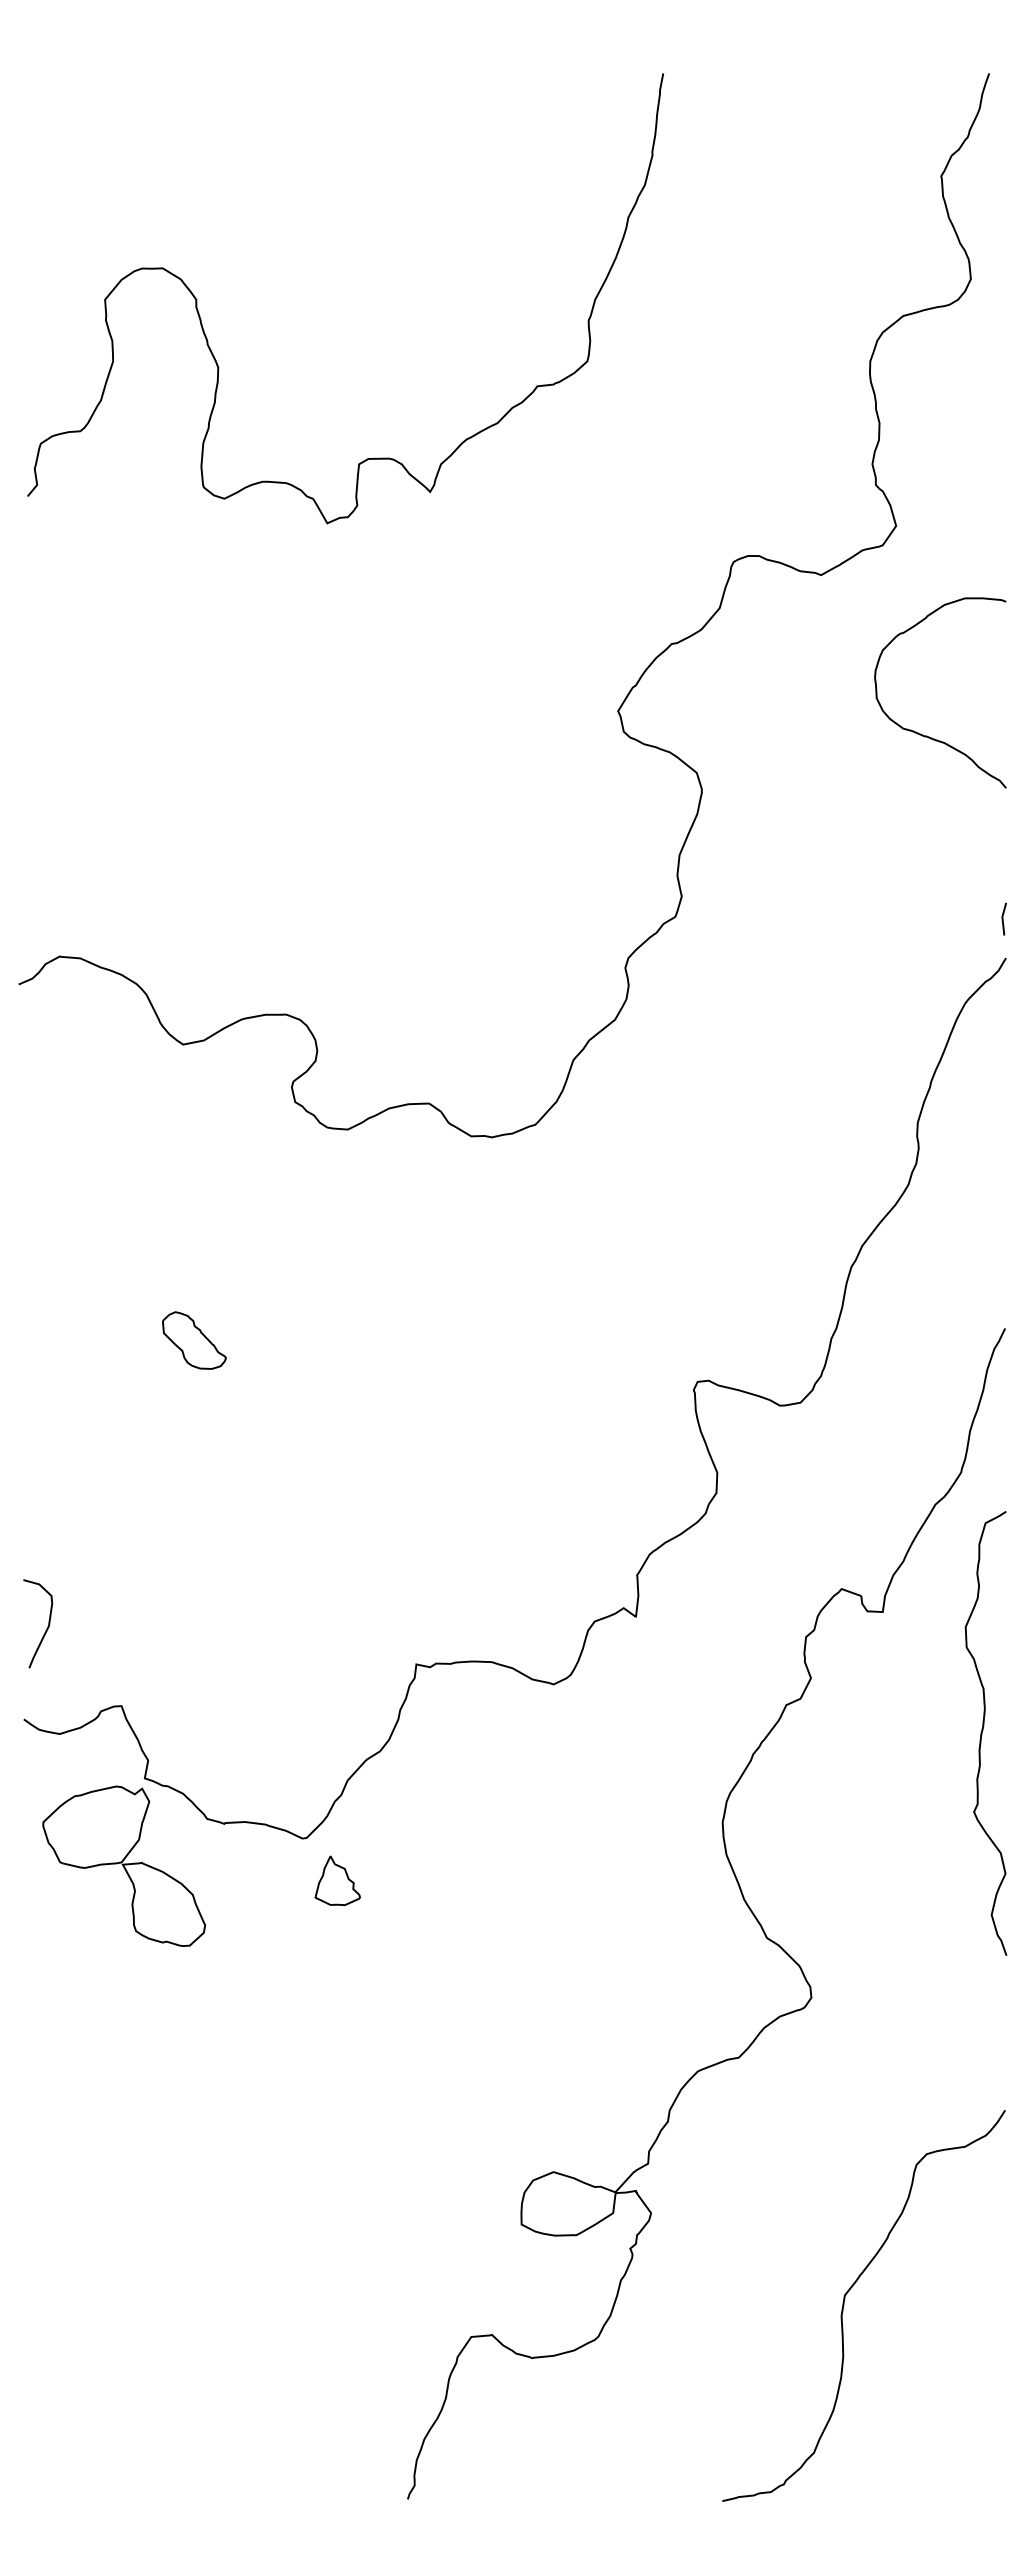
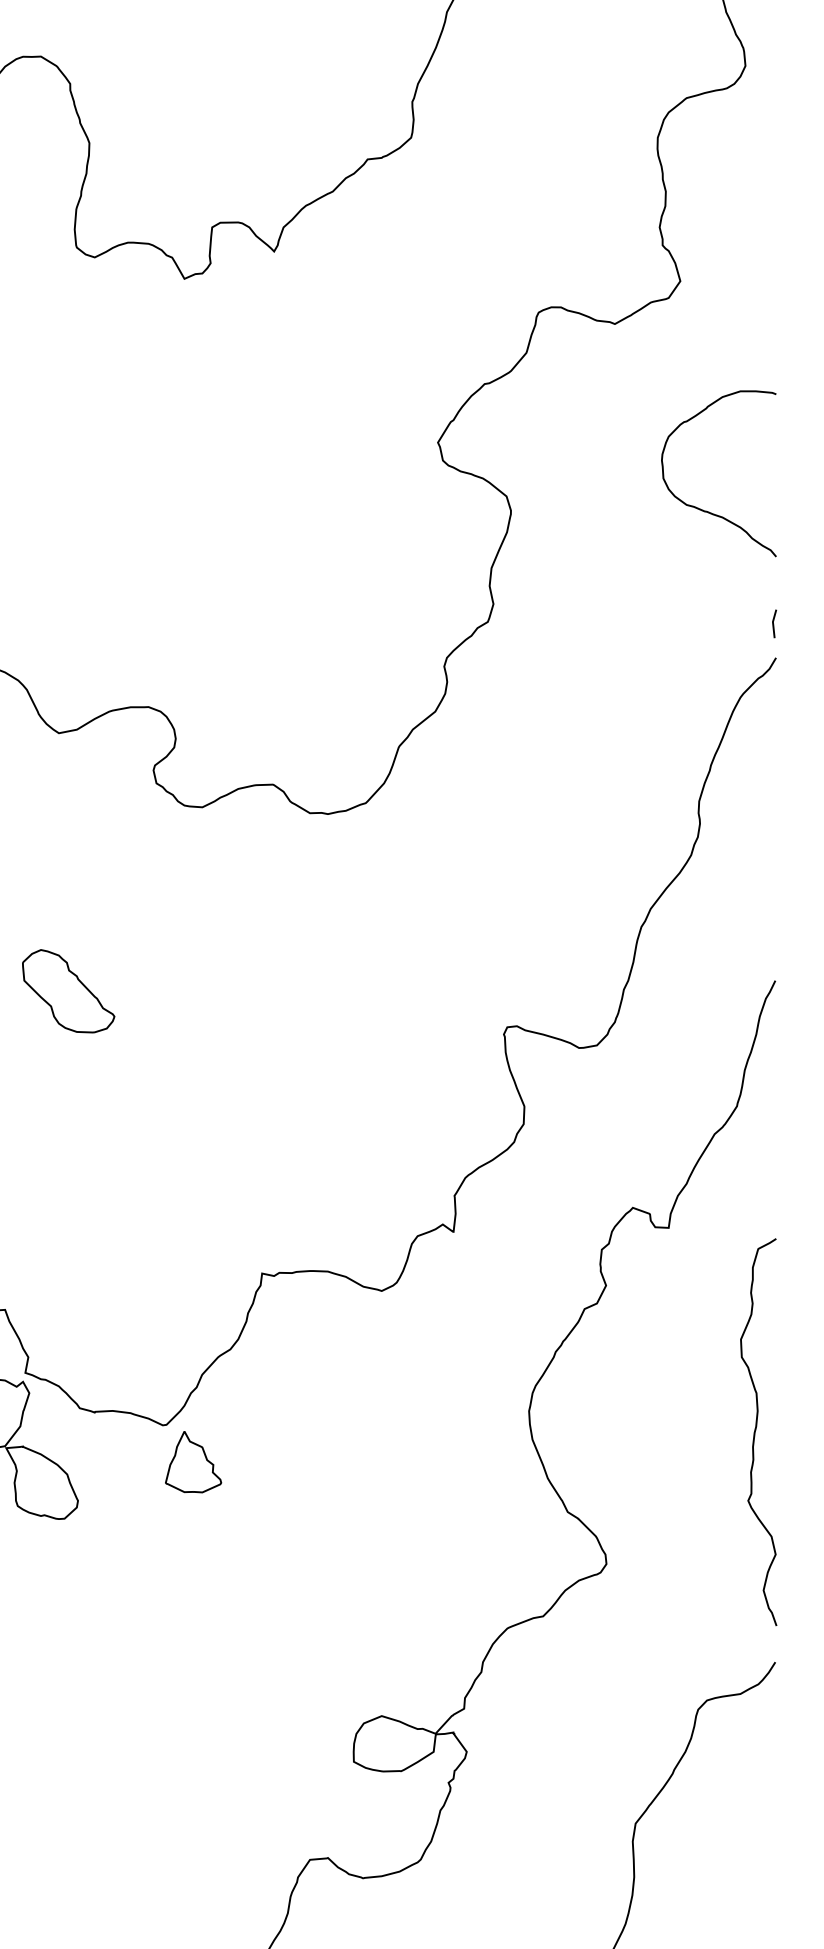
curve: (927, 735) -> (707, 510), moved
part: (194, 1340) -> (68, 991), size x1.67
curve: (982, 1733) -> (755, 1432), moved
part: (337, 1880) -> (193, 1461), size x1.43

